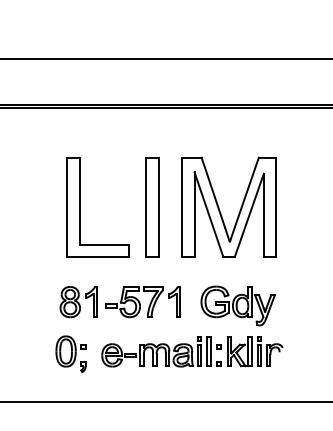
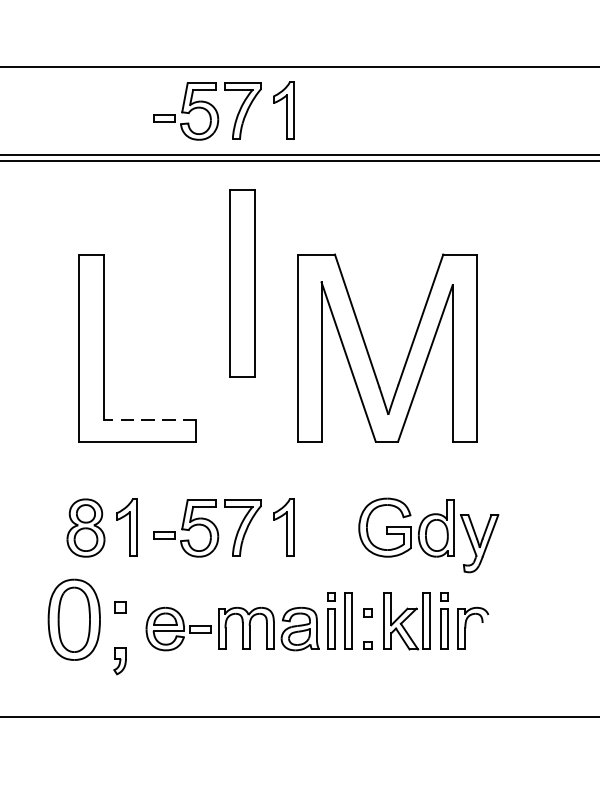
part: (142, 82) -> (222, 111), added
part: (152, 207) -> (241, 284), moved
line: (103, 244) -> (148, 418), solid -> dashed
part: (237, 305) -> (427, 534), moved
part: (70, 353) -> (86, 625), size x1.4

